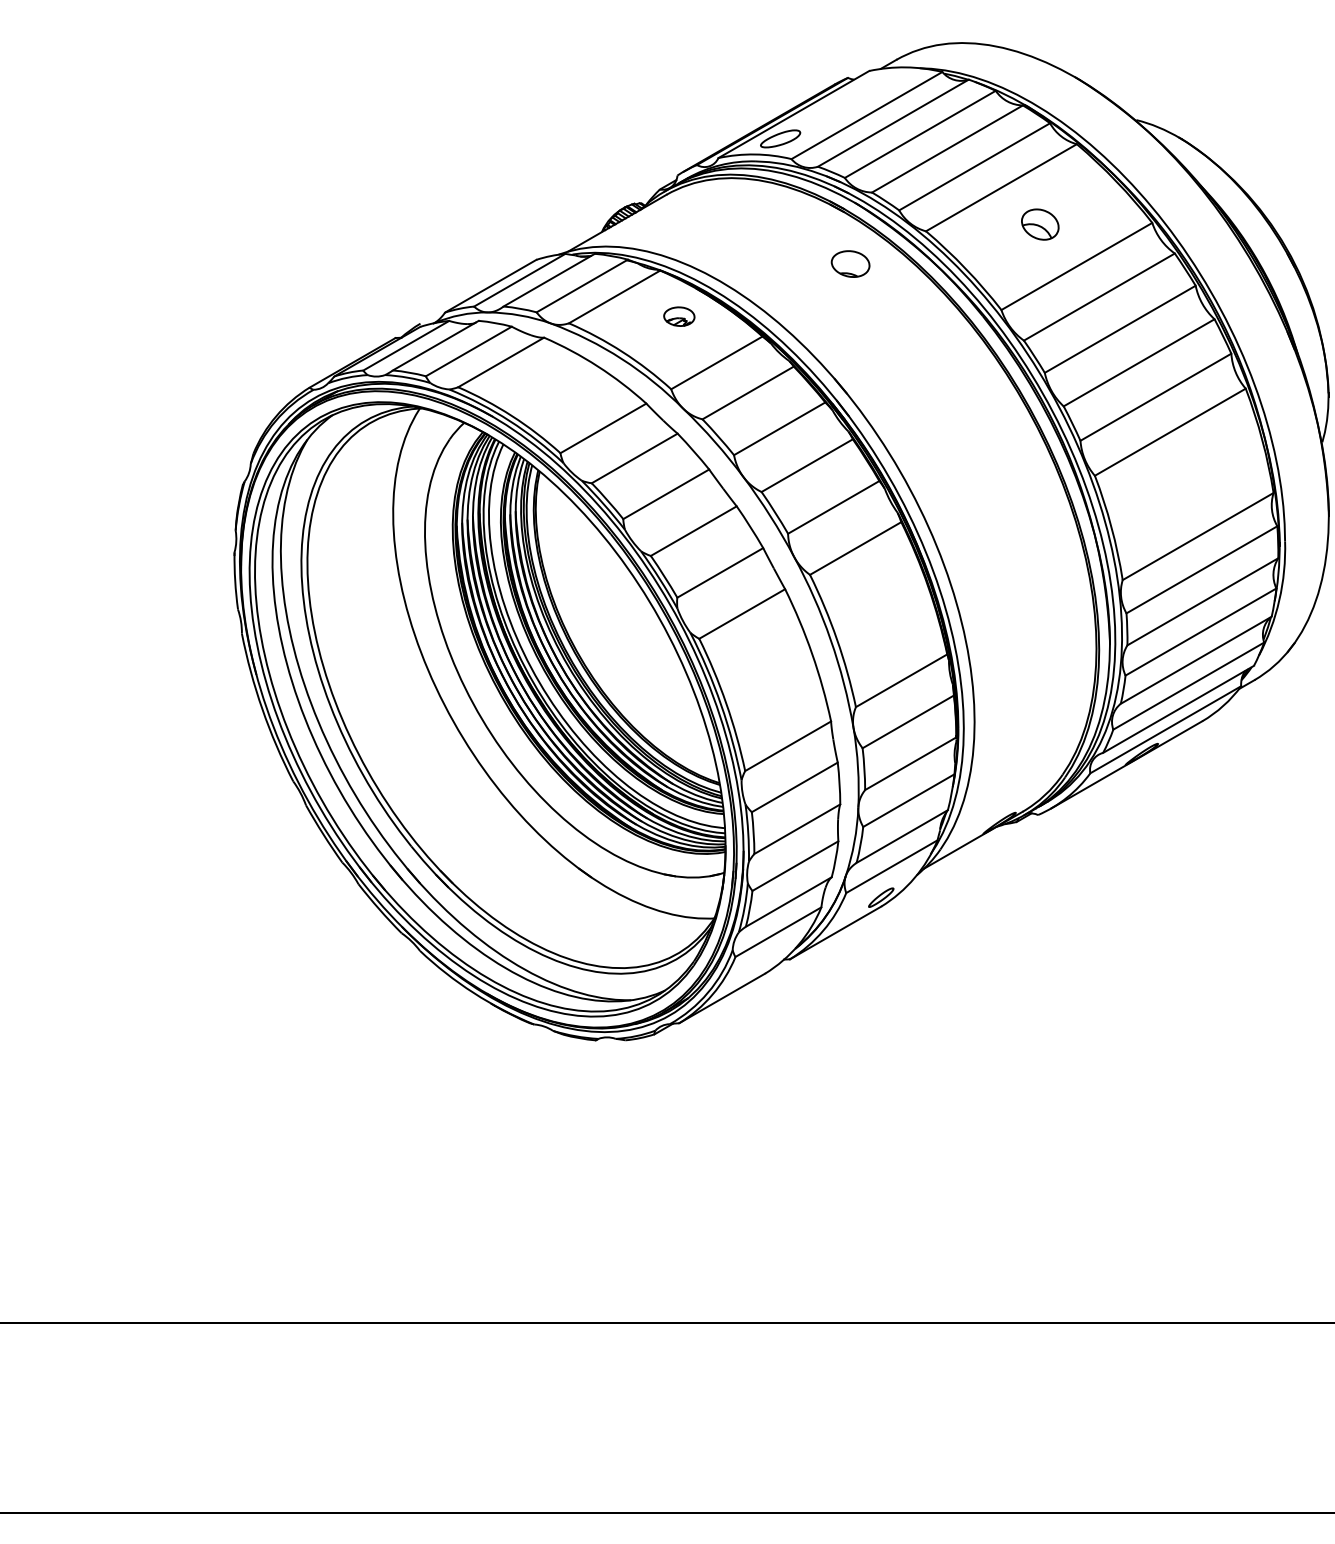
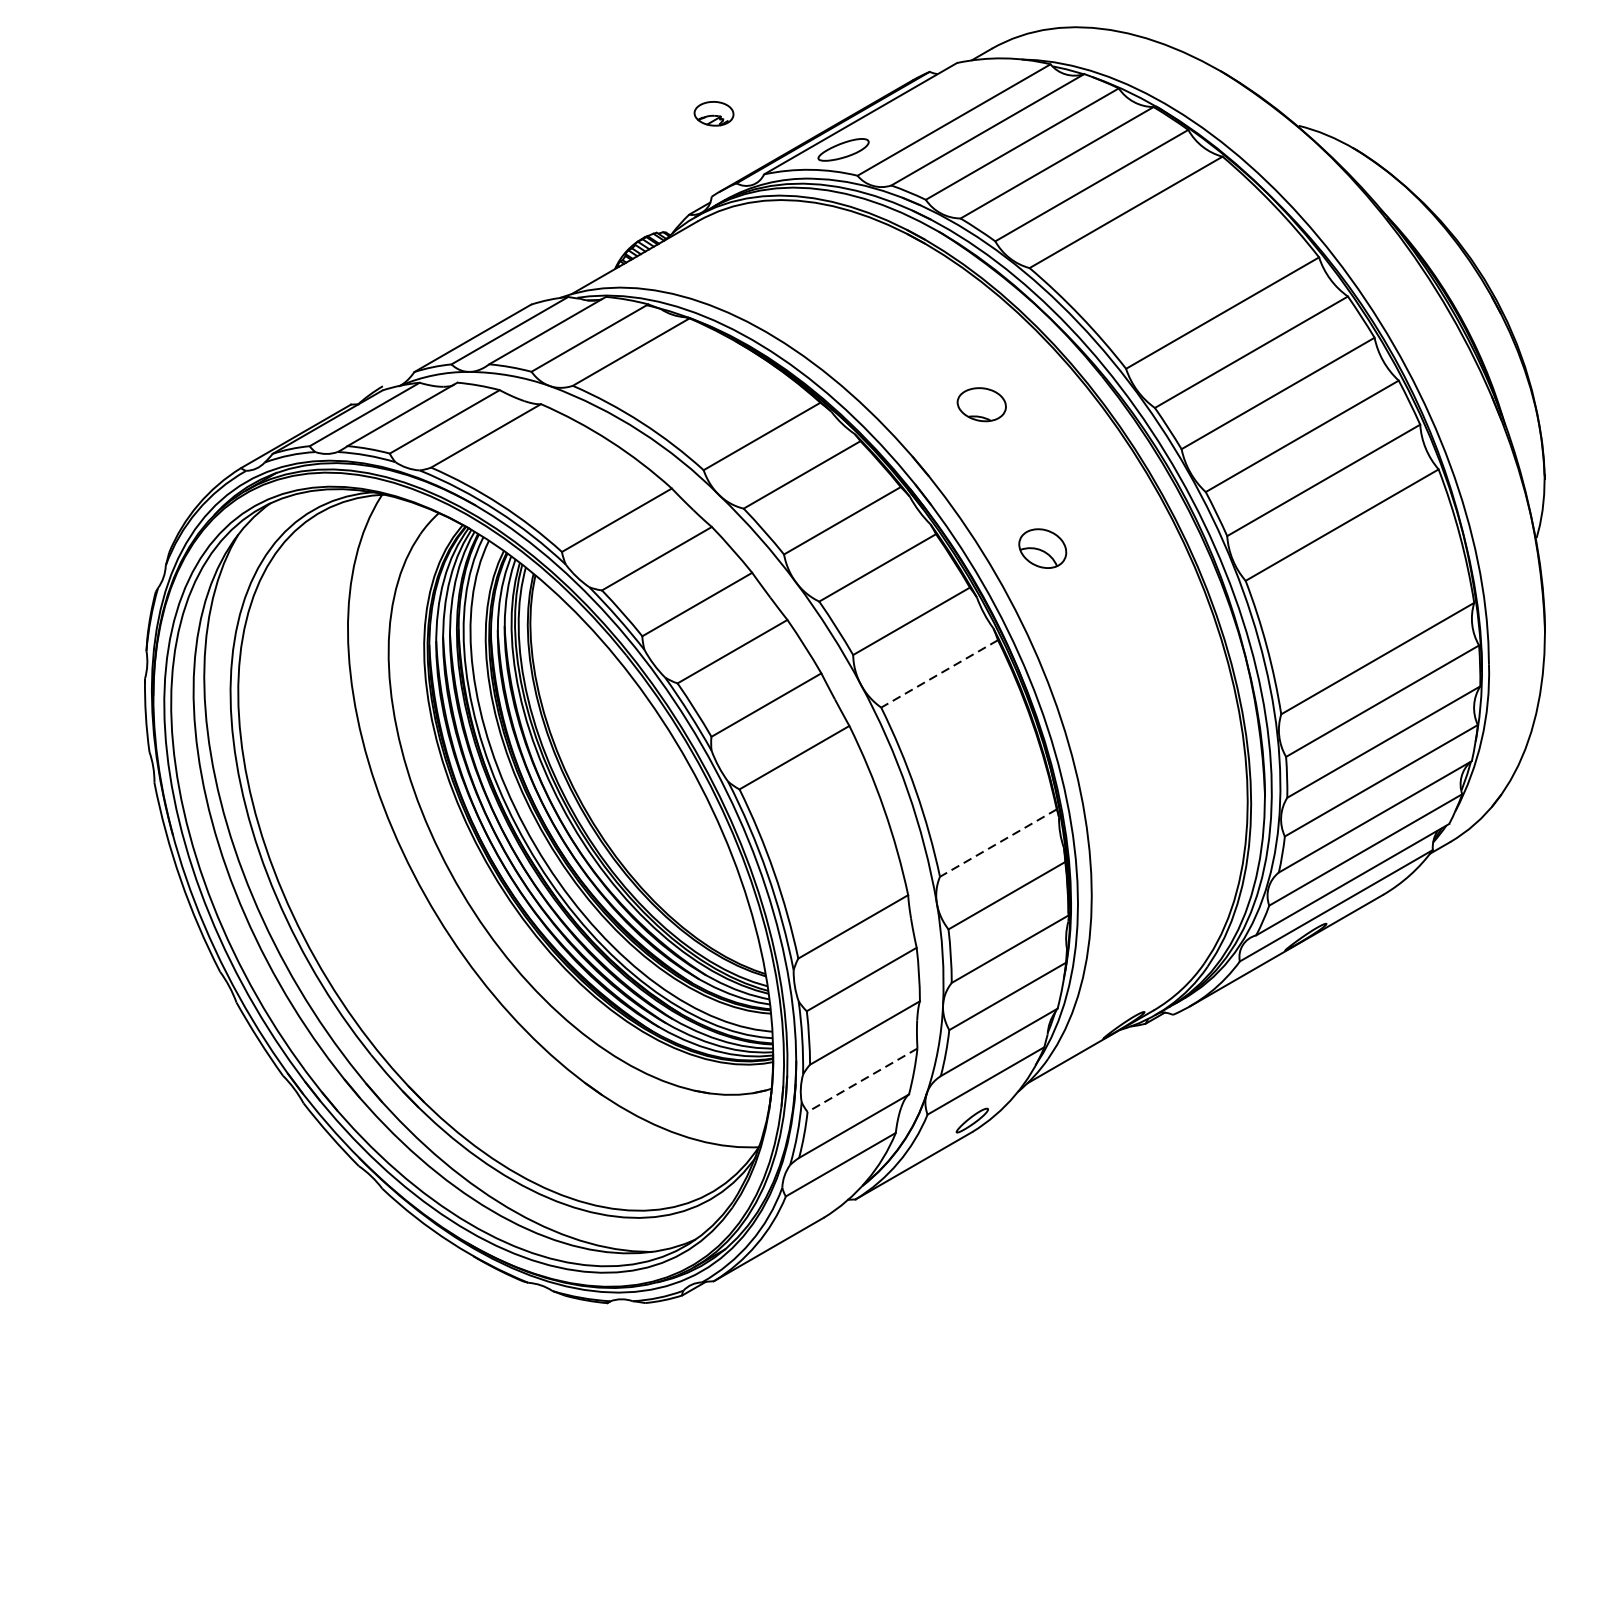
part: (1040, 224) -> (1043, 548), moved
part: (850, 263) -> (981, 403), moved
part: (679, 316) -> (714, 113), moved
line: (855, 548) -> (939, 673), solid -> dashed
line: (901, 680) -> (998, 842), solid -> dashed
line: (795, 866) -> (862, 1080), solid -> dashed

